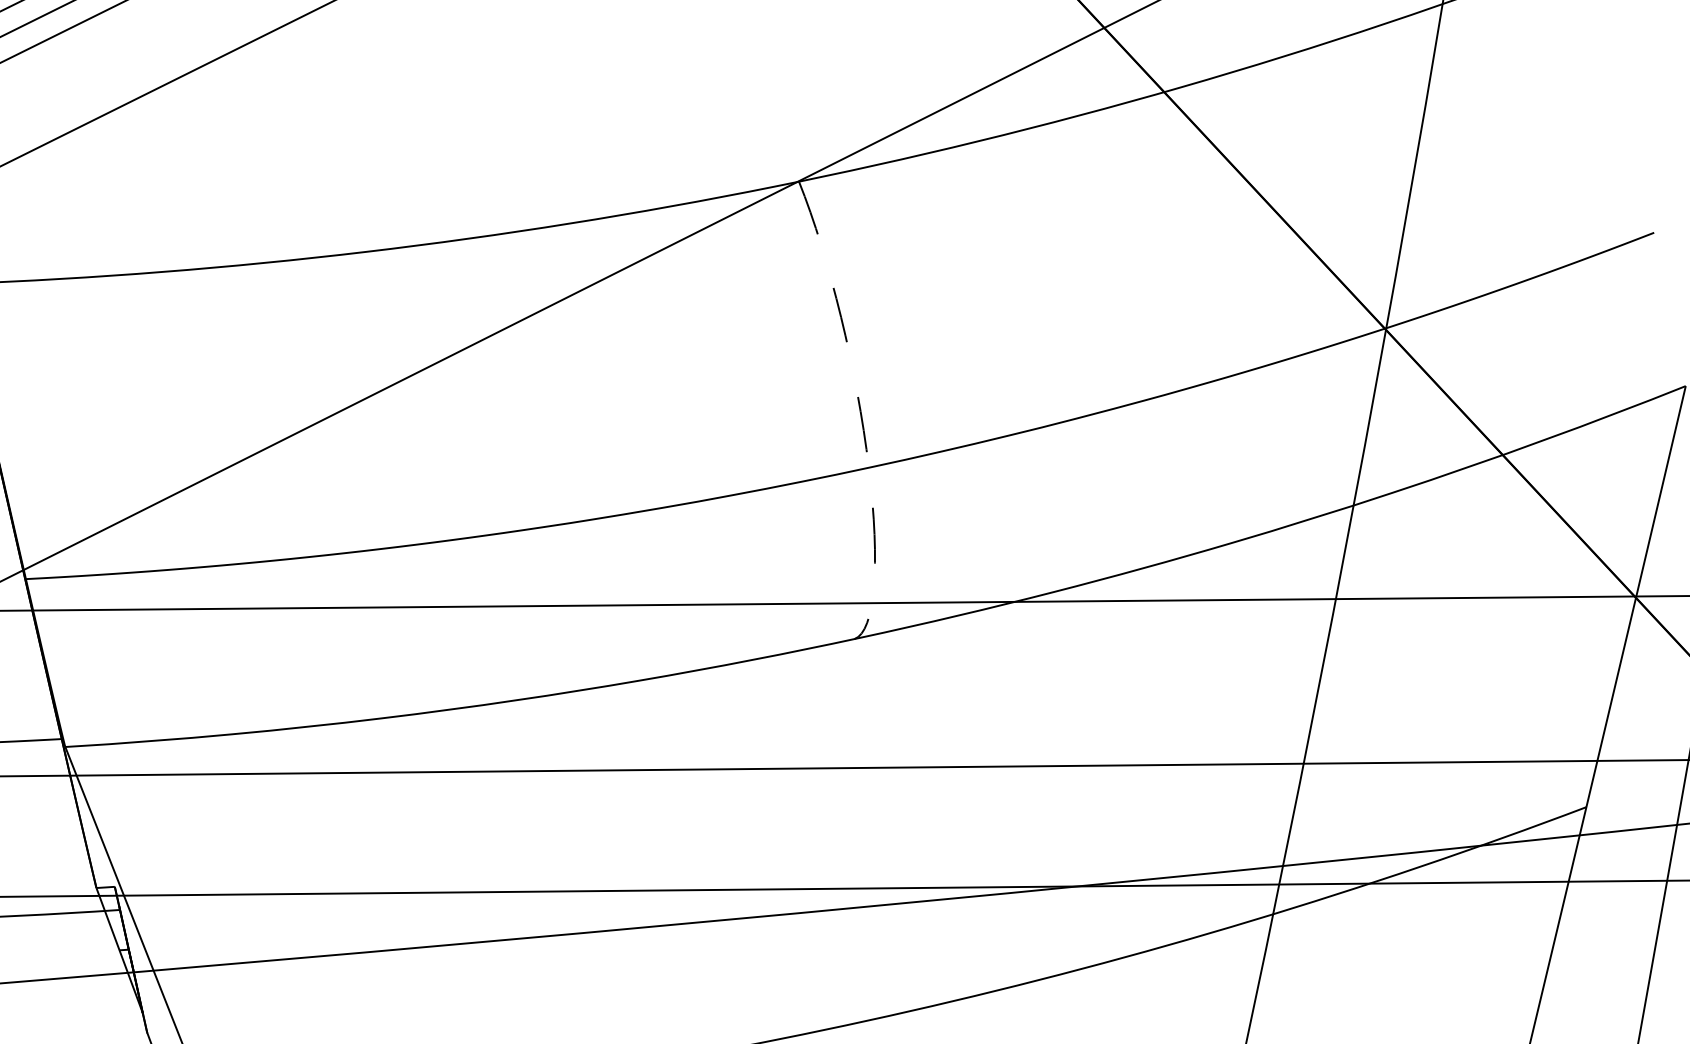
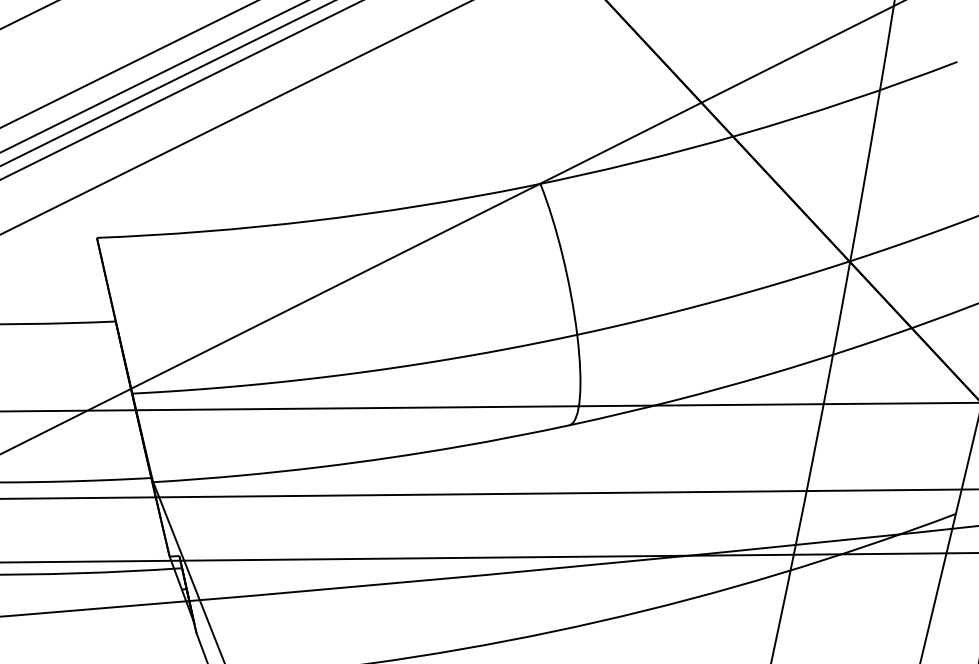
arc: (861, 421) -> (573, 310), dashed -> solid

